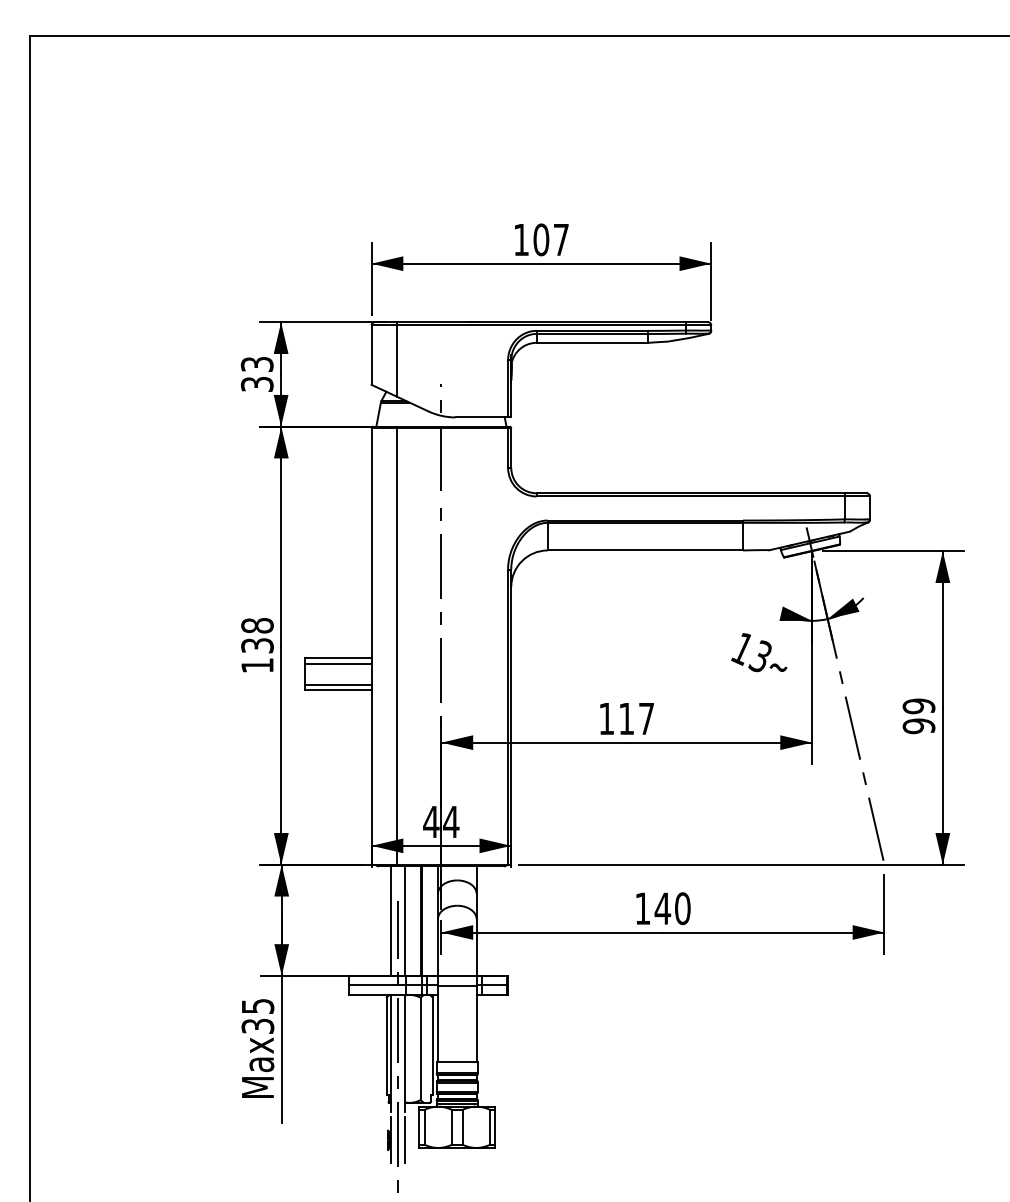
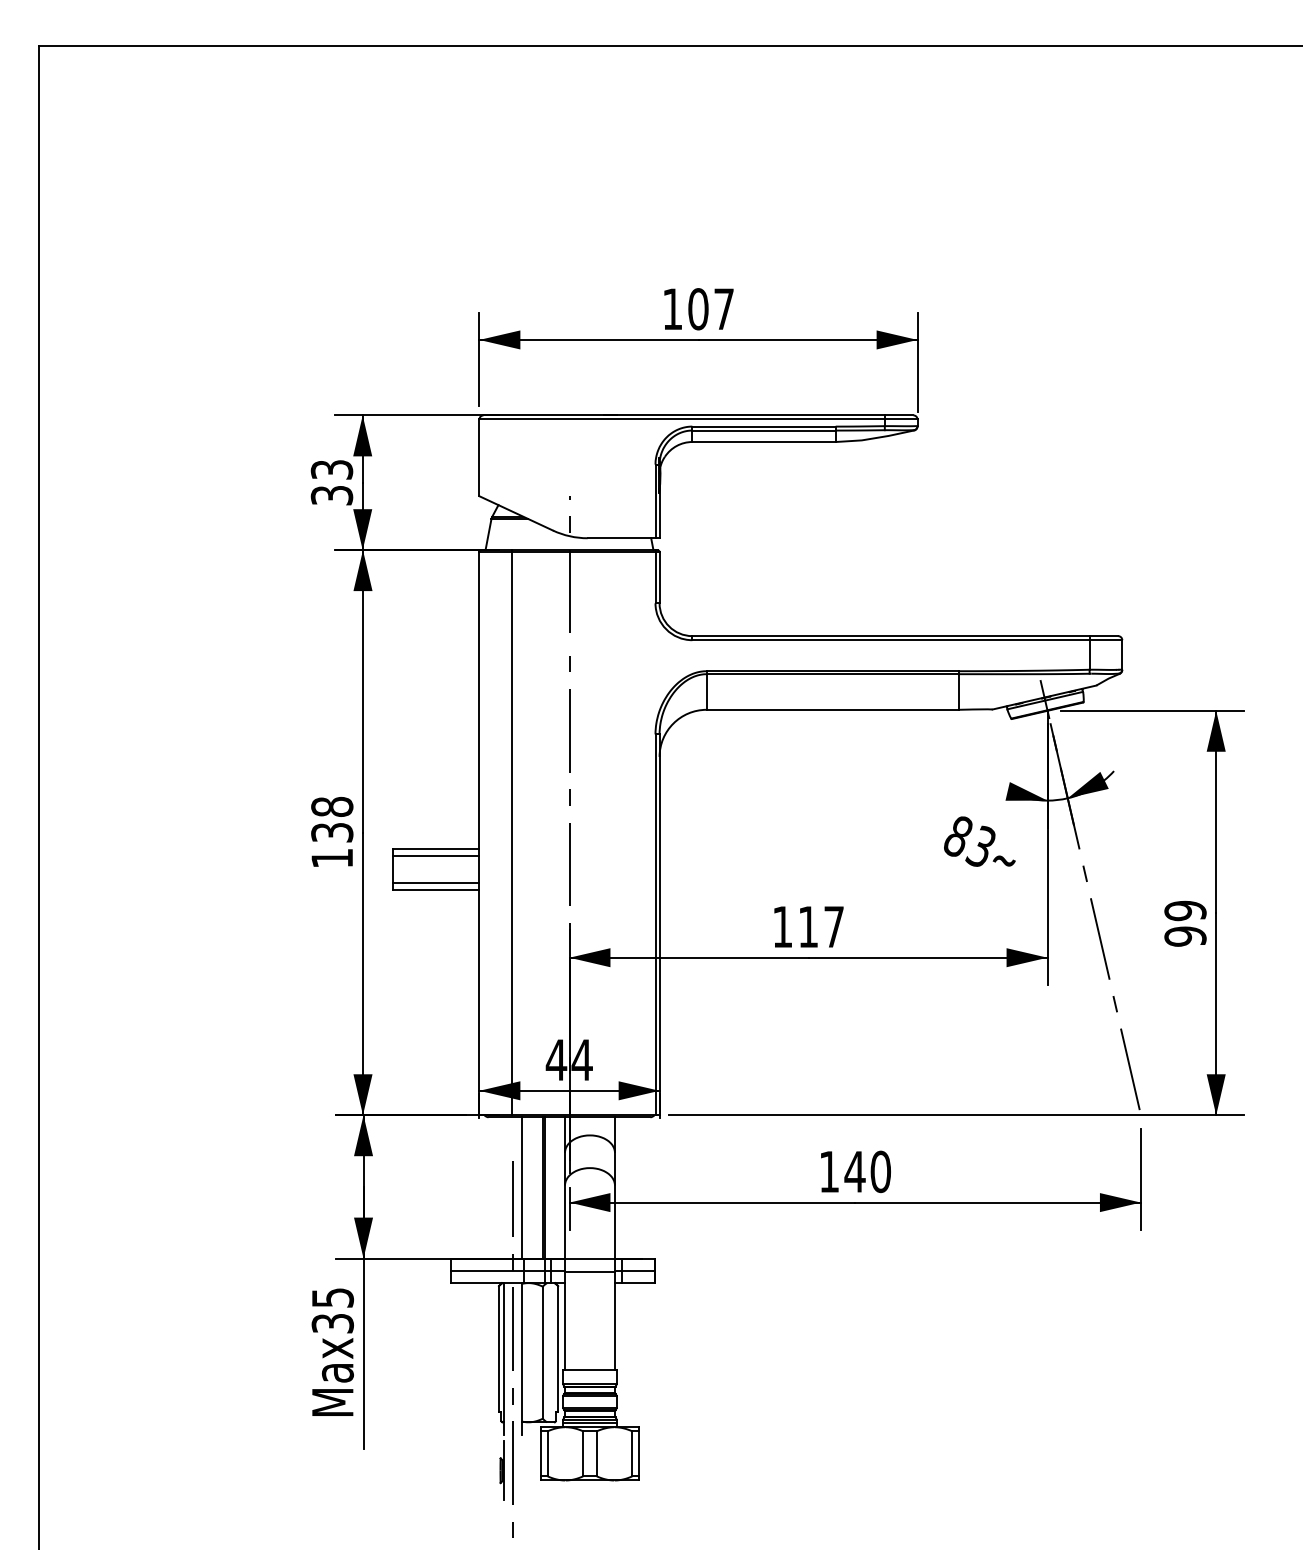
line: (397, 359) -> (512, 463), removed
text: (742, 649) -> (957, 837), 13 -> 83
line: (390, 920) -> (503, 1187), removed
line: (404, 1140) -> (522, 1470), removed

